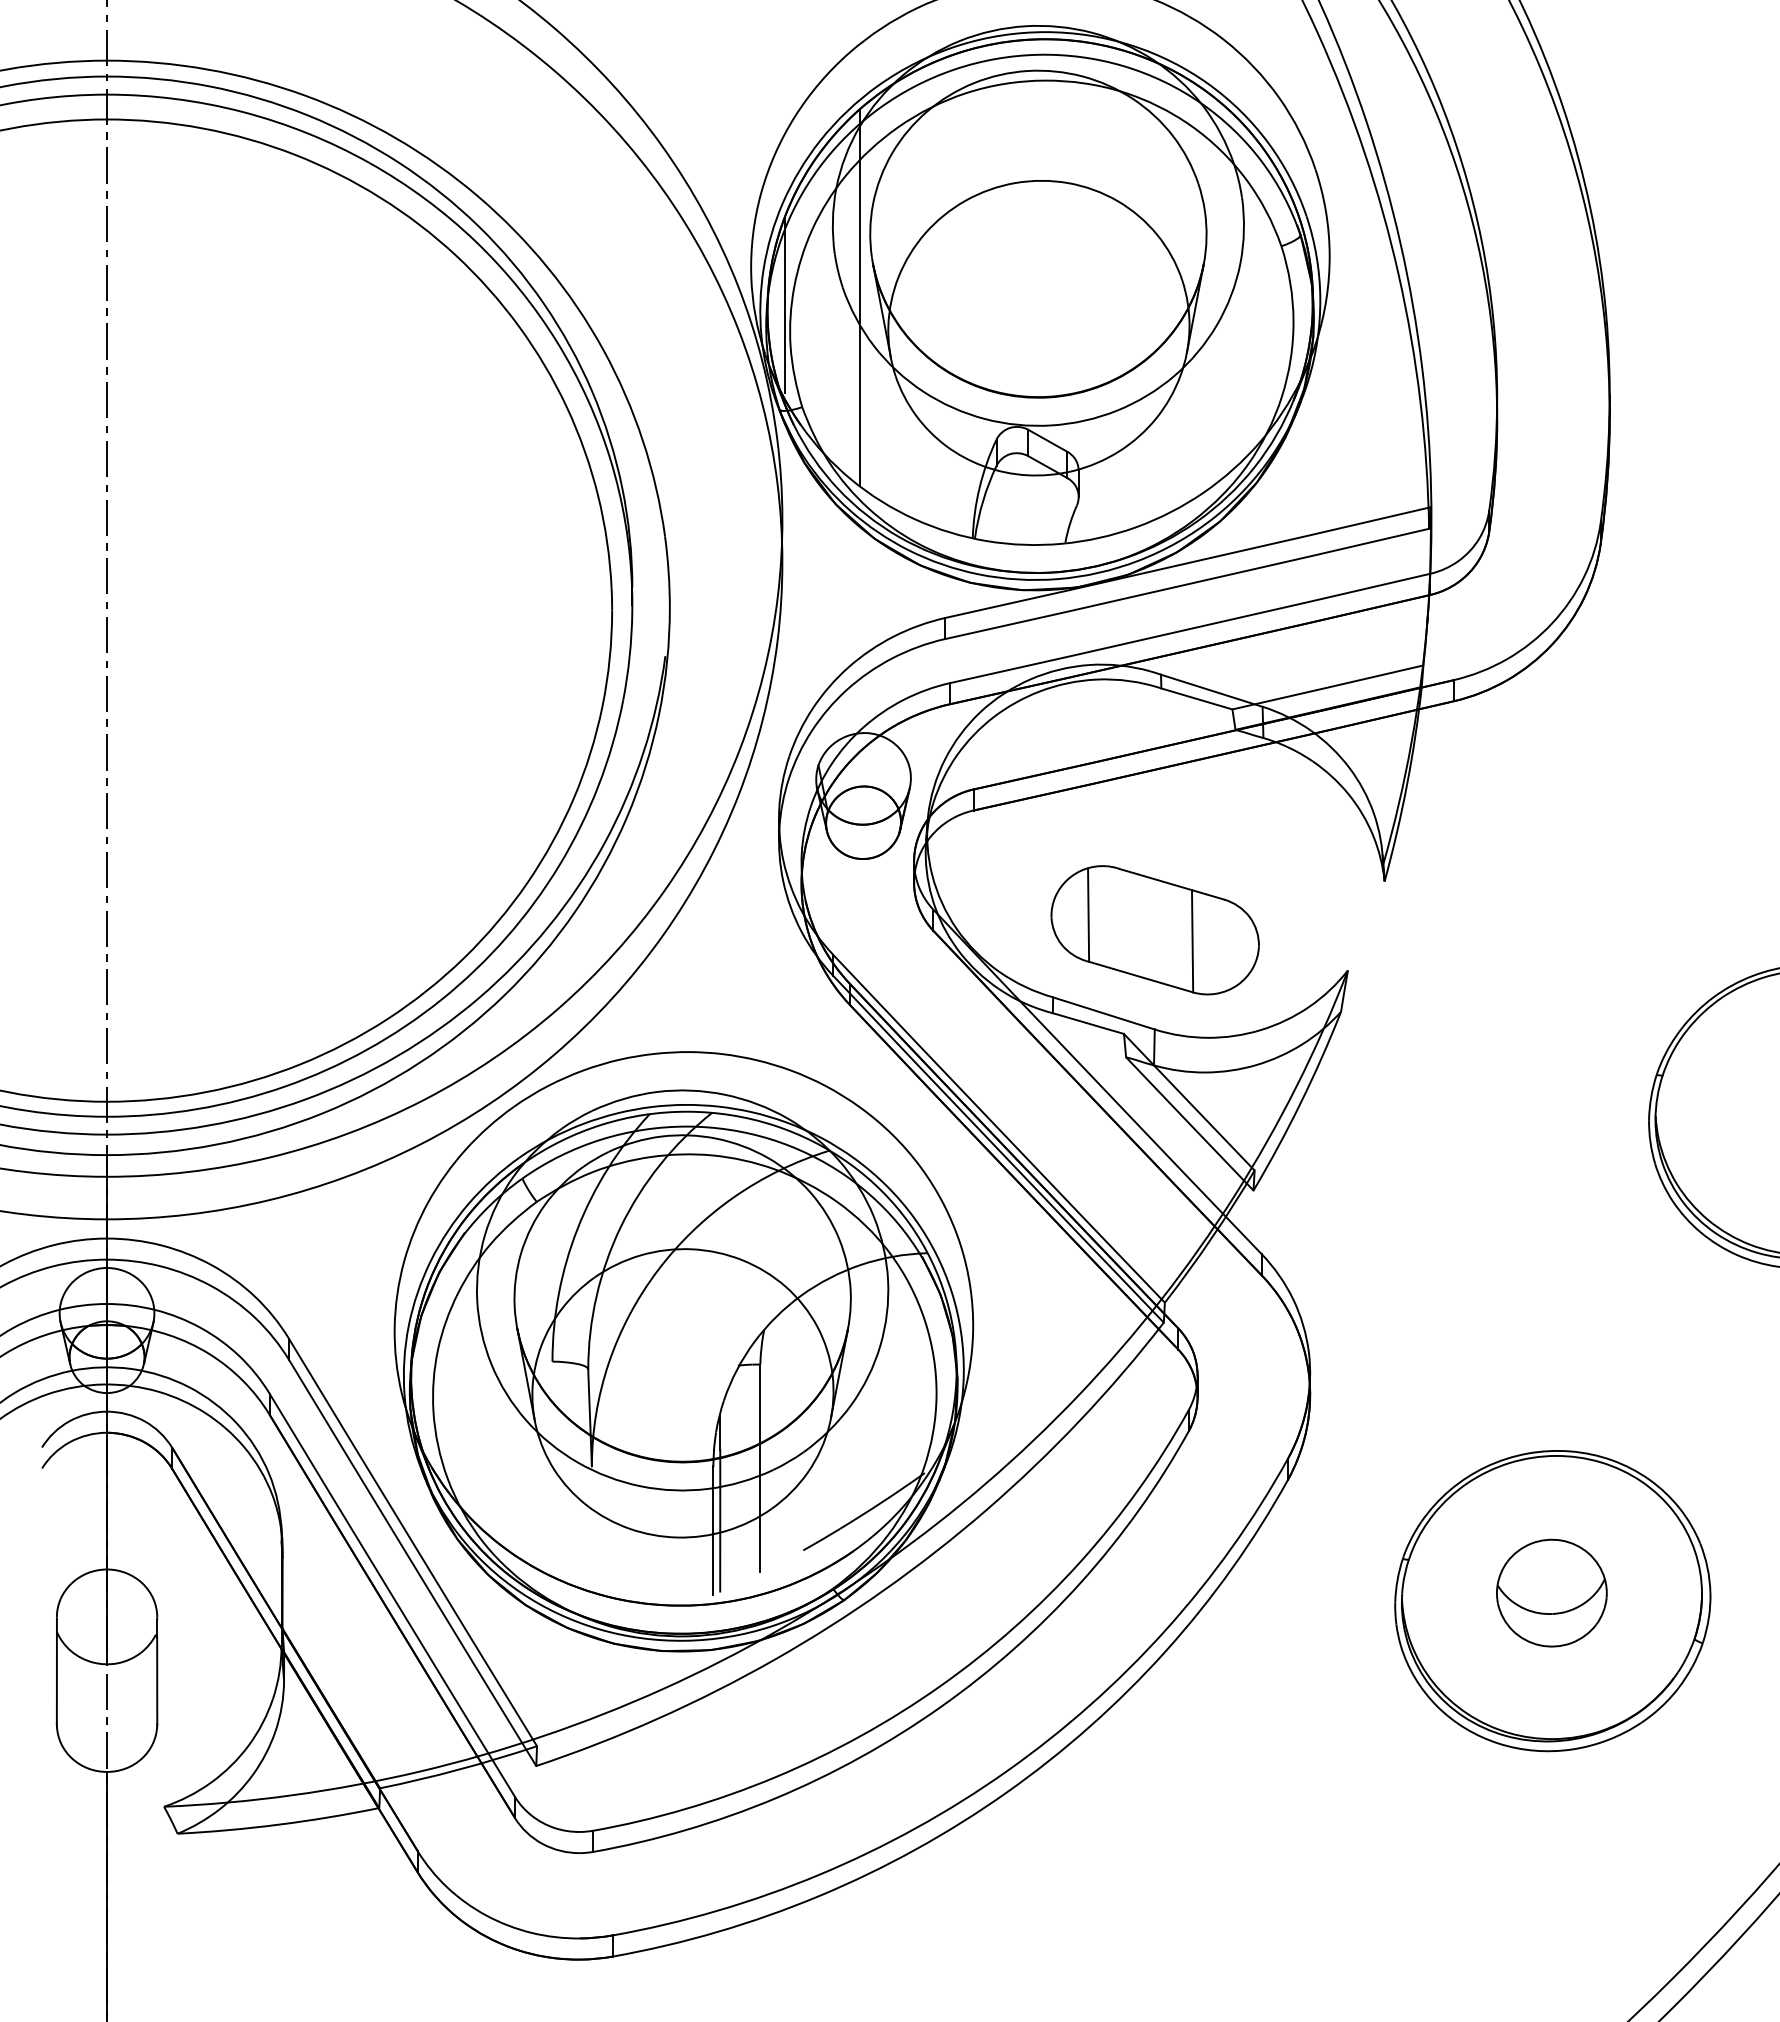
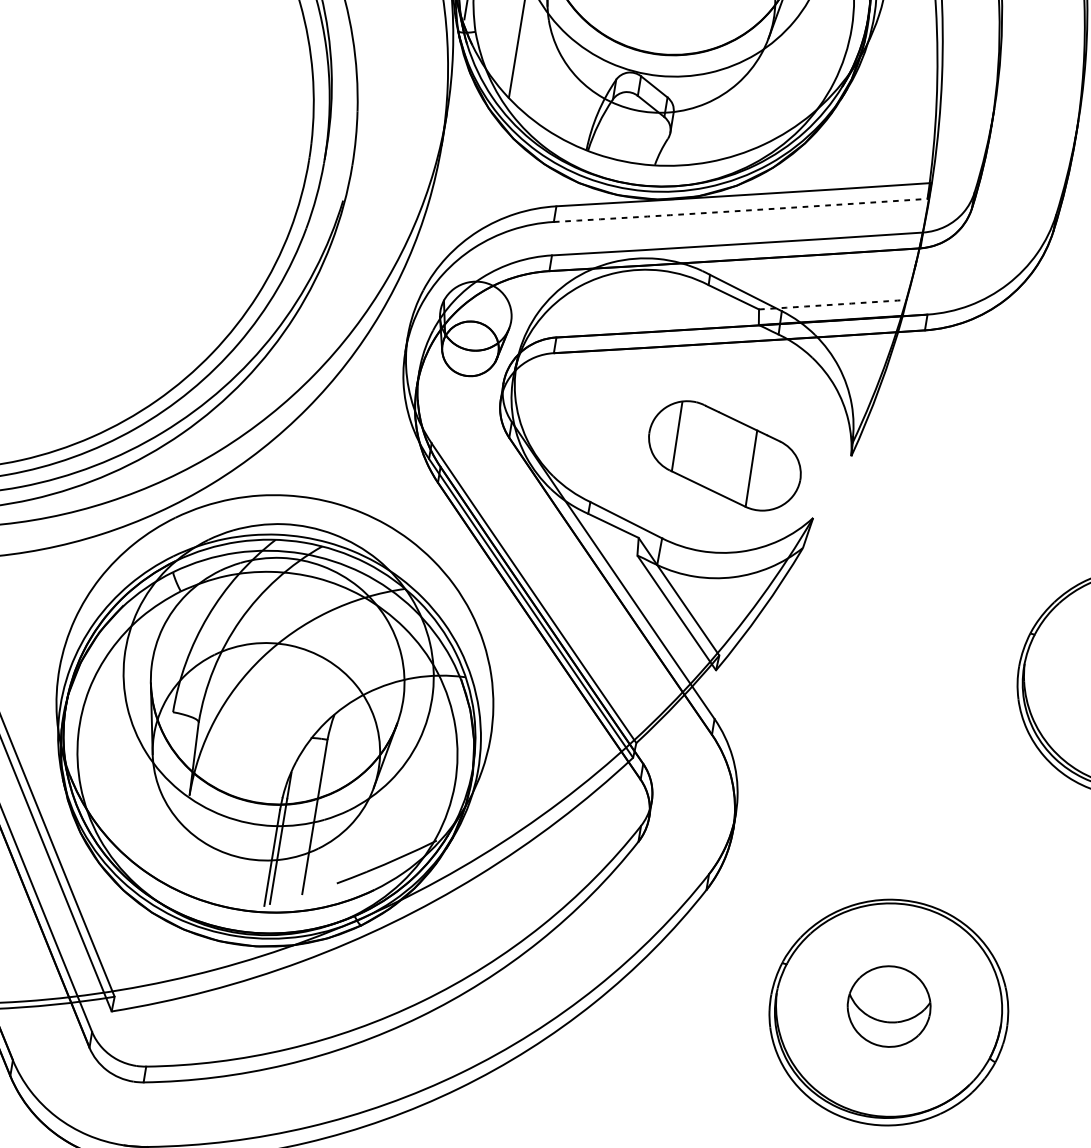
arc: (1187, 584) -> (740, 210), solid -> dashed
arc: (1327, 687) -> (832, 304), solid -> dashed
part: (1154, 930) -> (724, 456), moved

